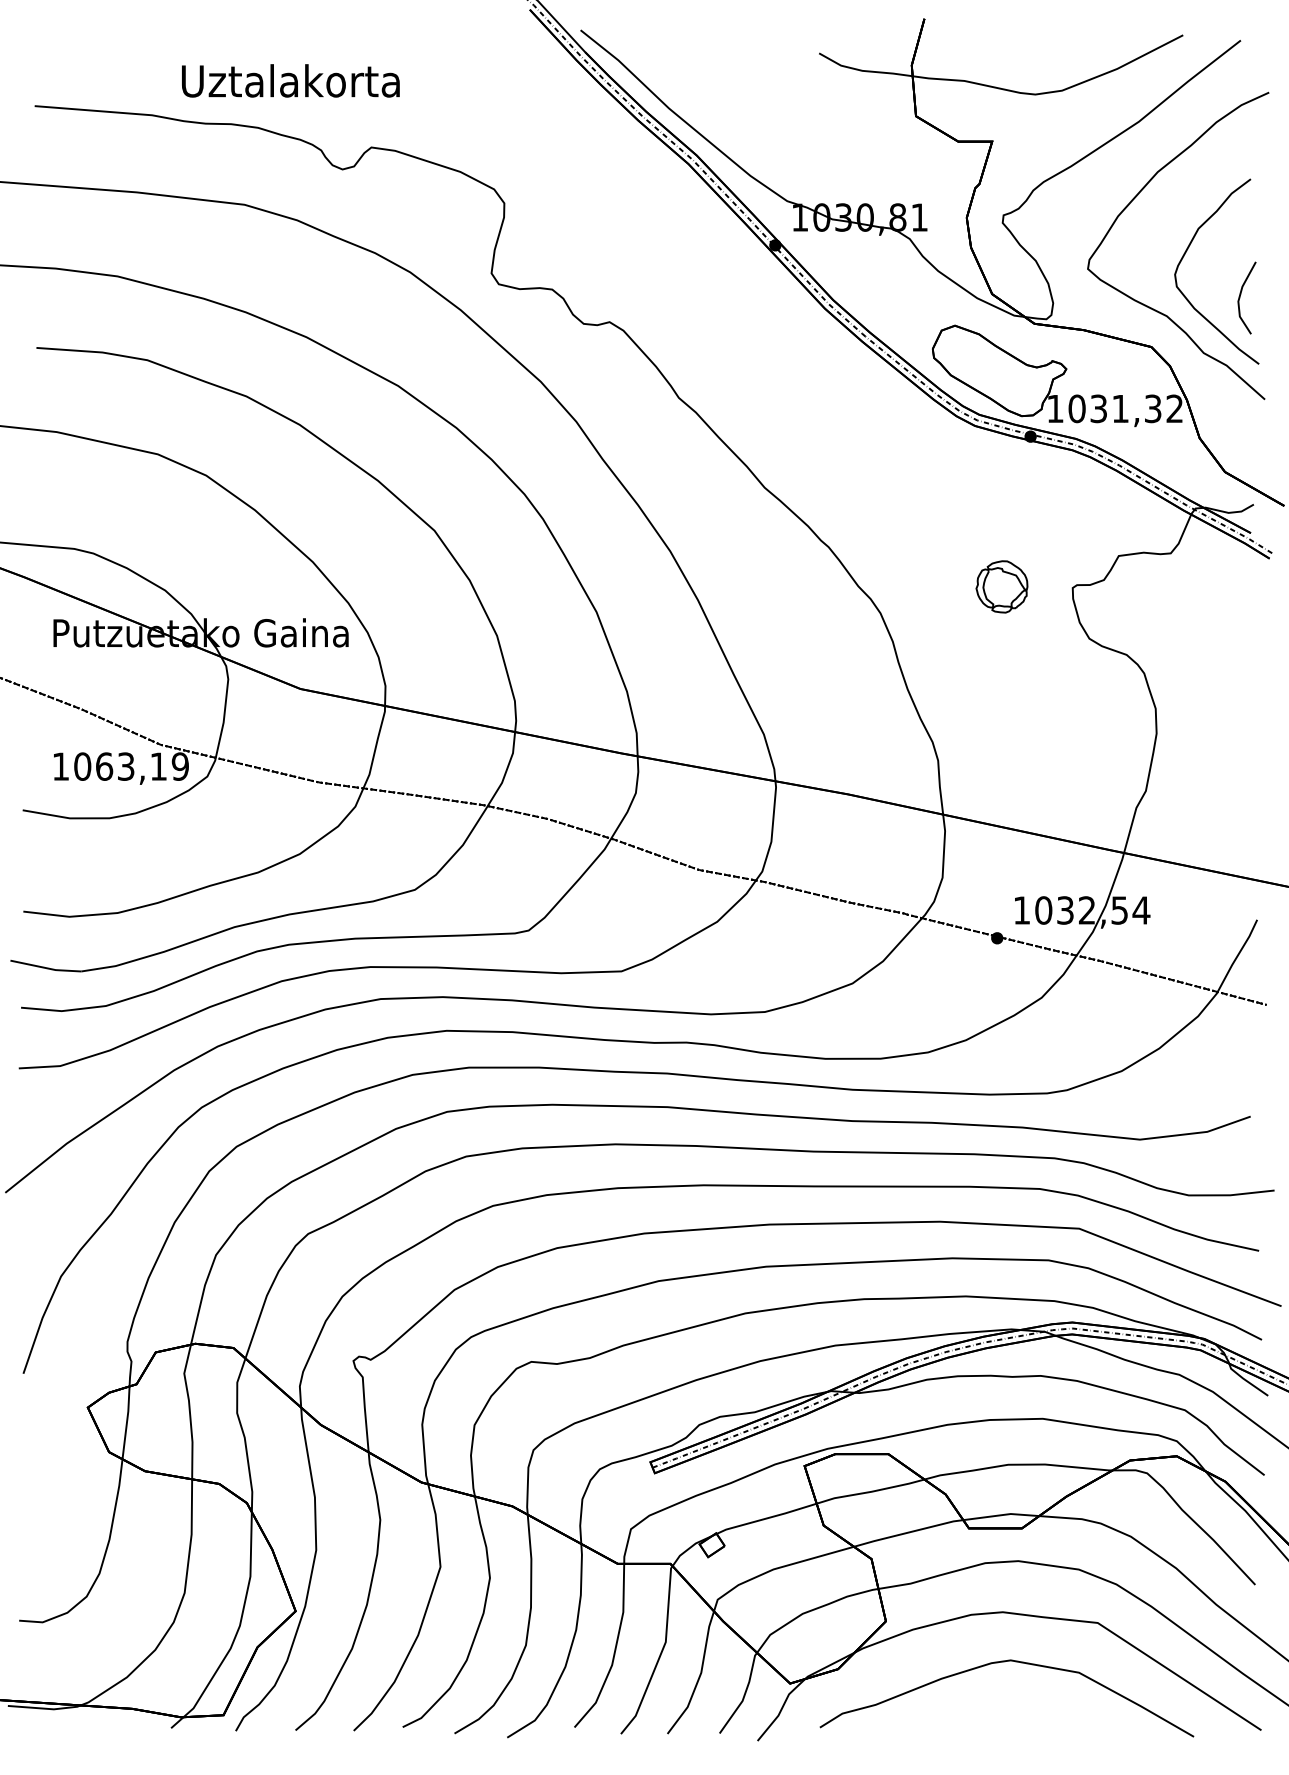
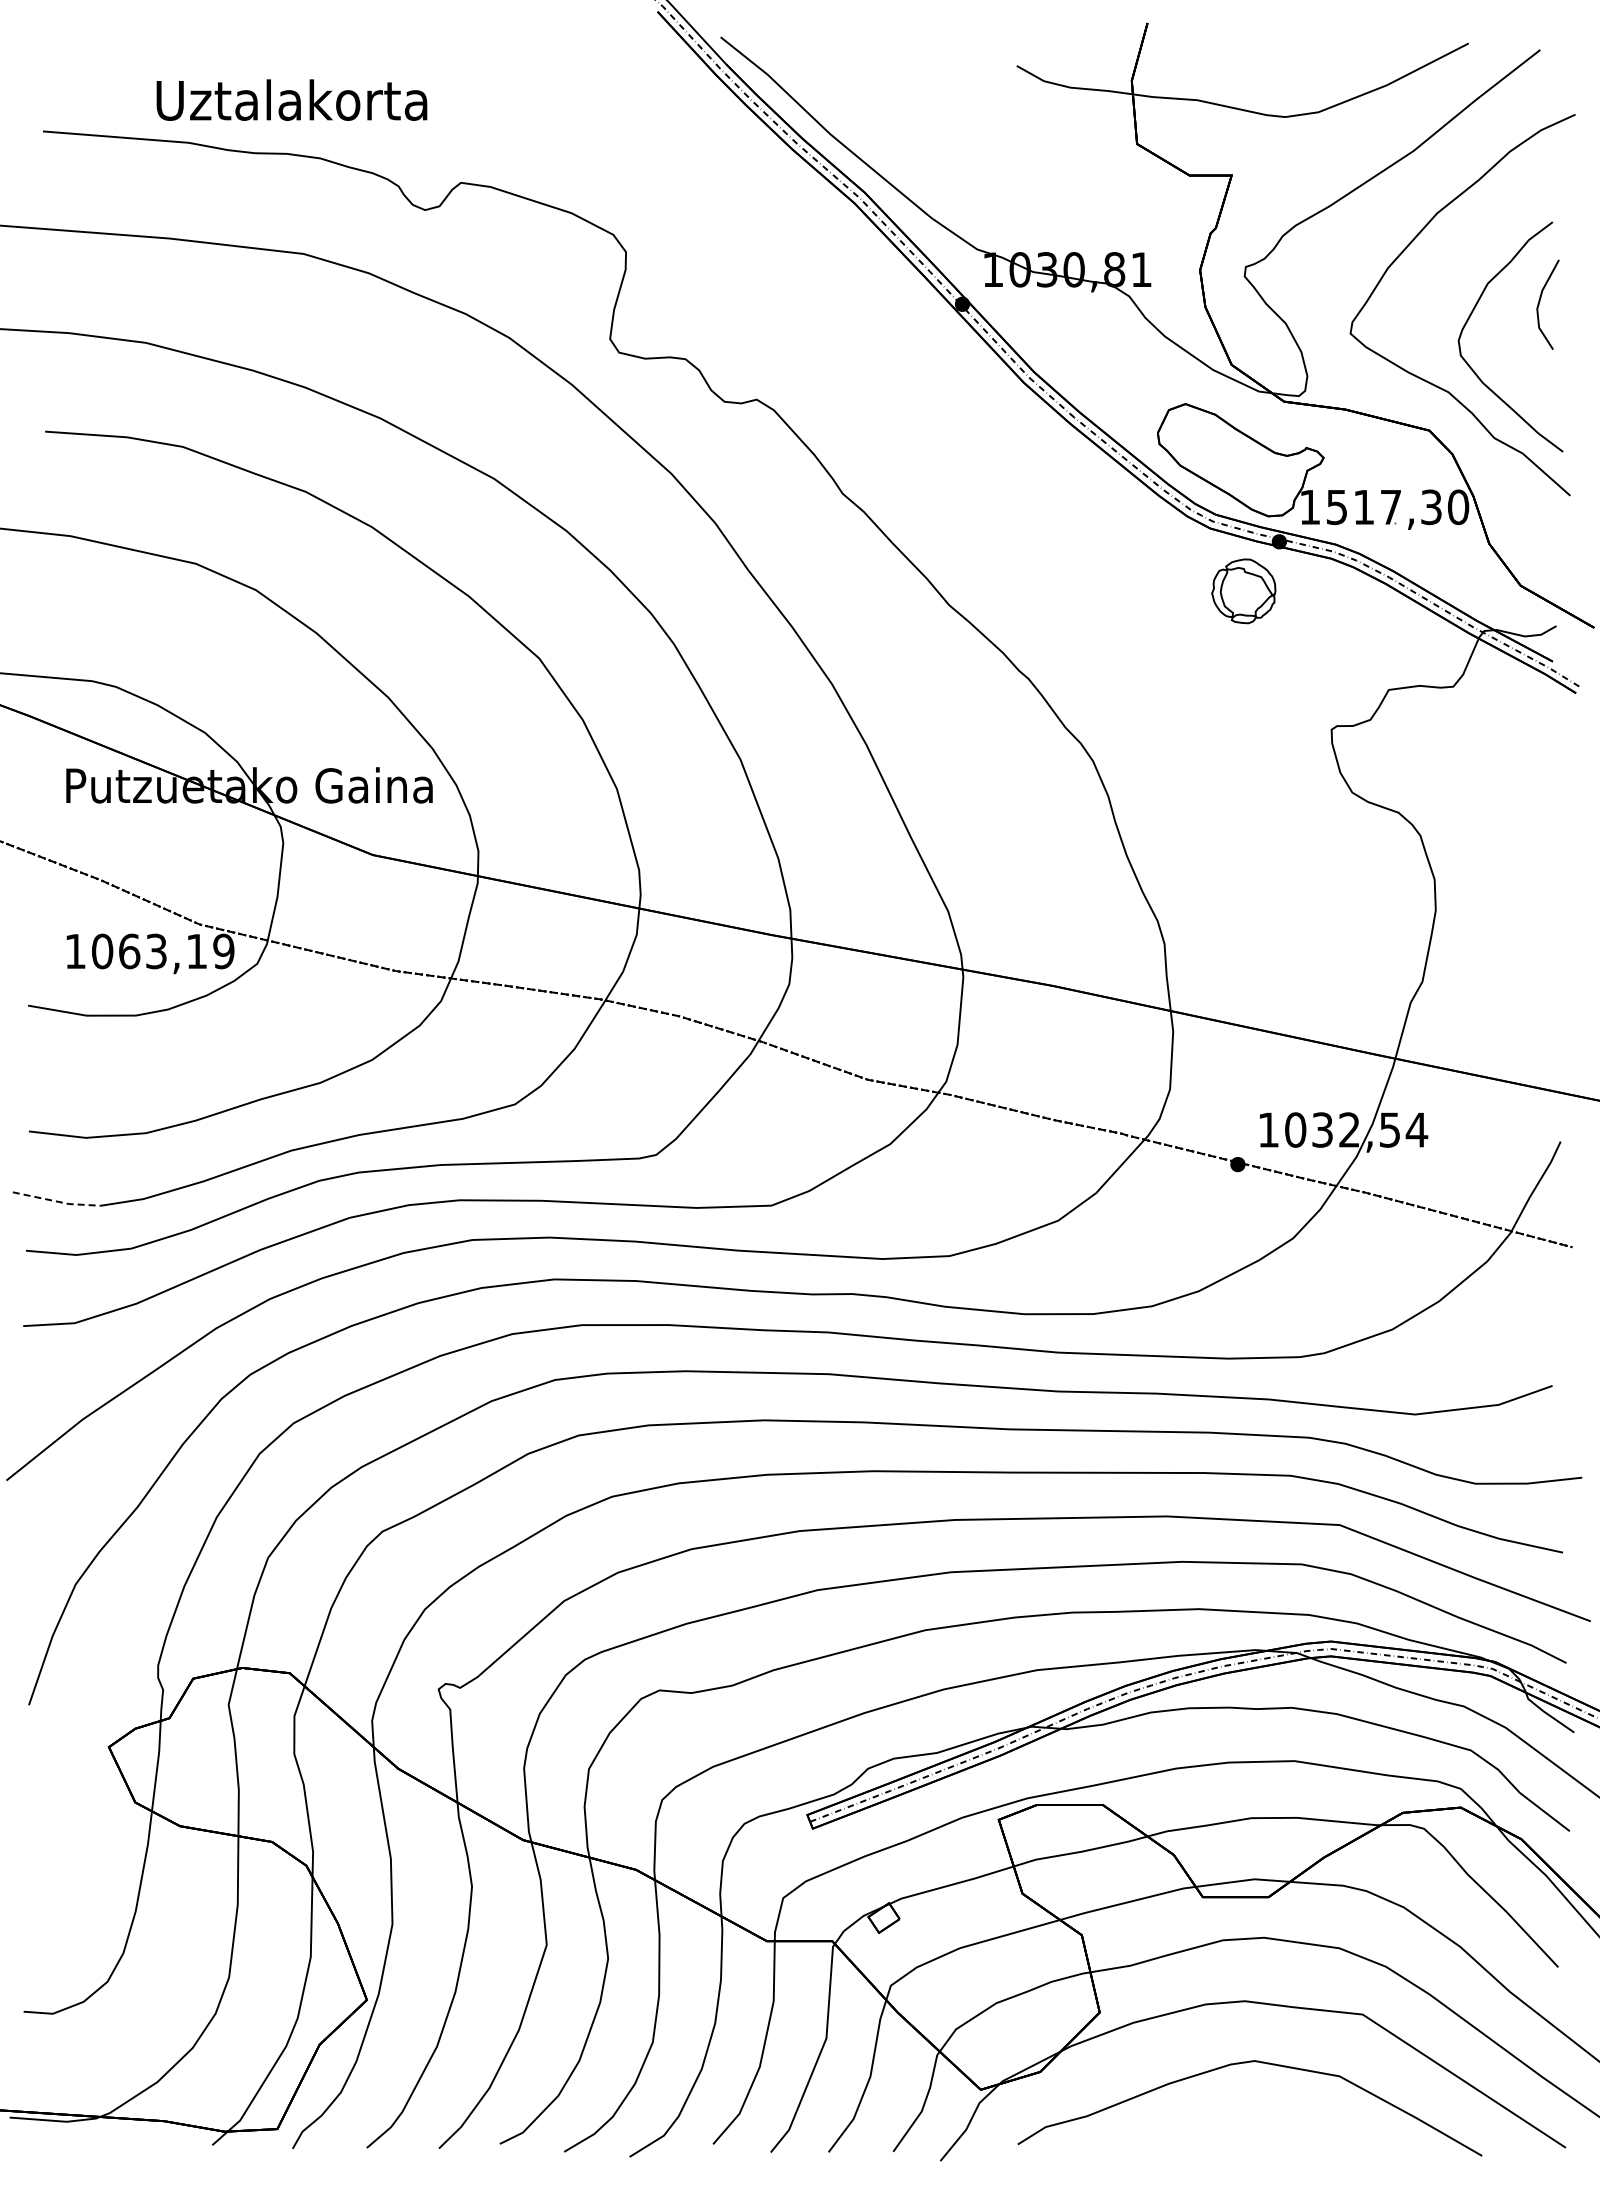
text: (290, 80) -> (291, 99), moved
line: (1240, 295) -> (1540, 301), moved
text: (1125, 409) -> (1397, 507), 1031,32 -> 1517,30
part: (1001, 587) -> (1243, 591), moved
line: (46, 968) -> (57, 1201), solid -> dashed

